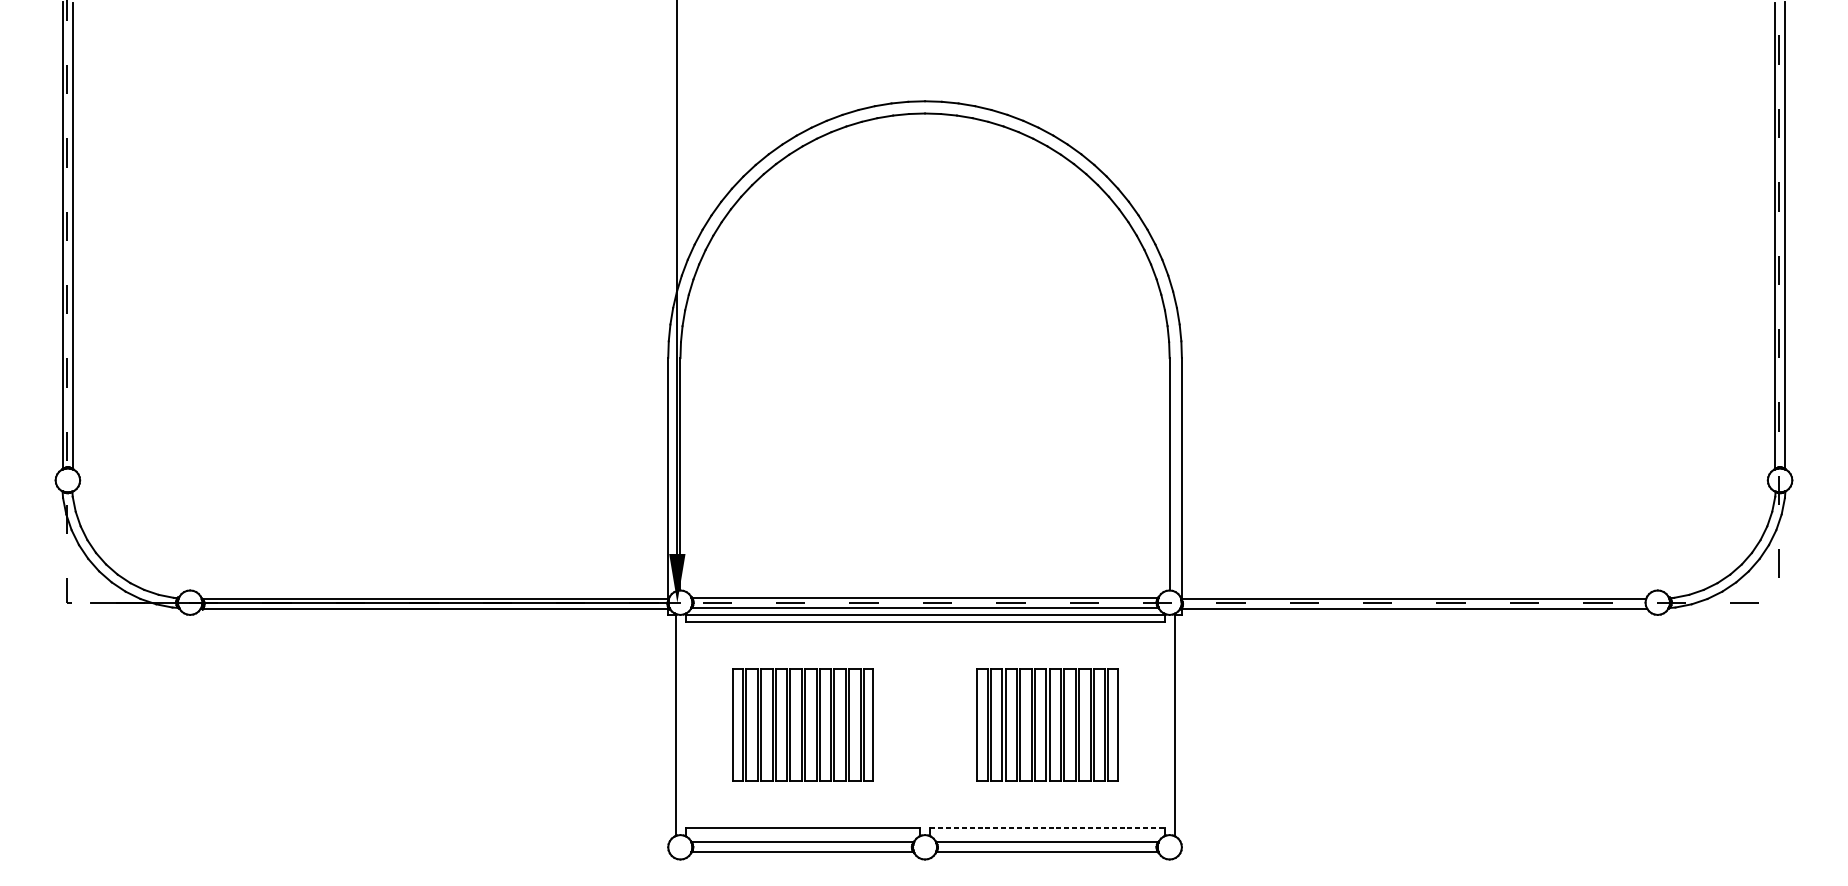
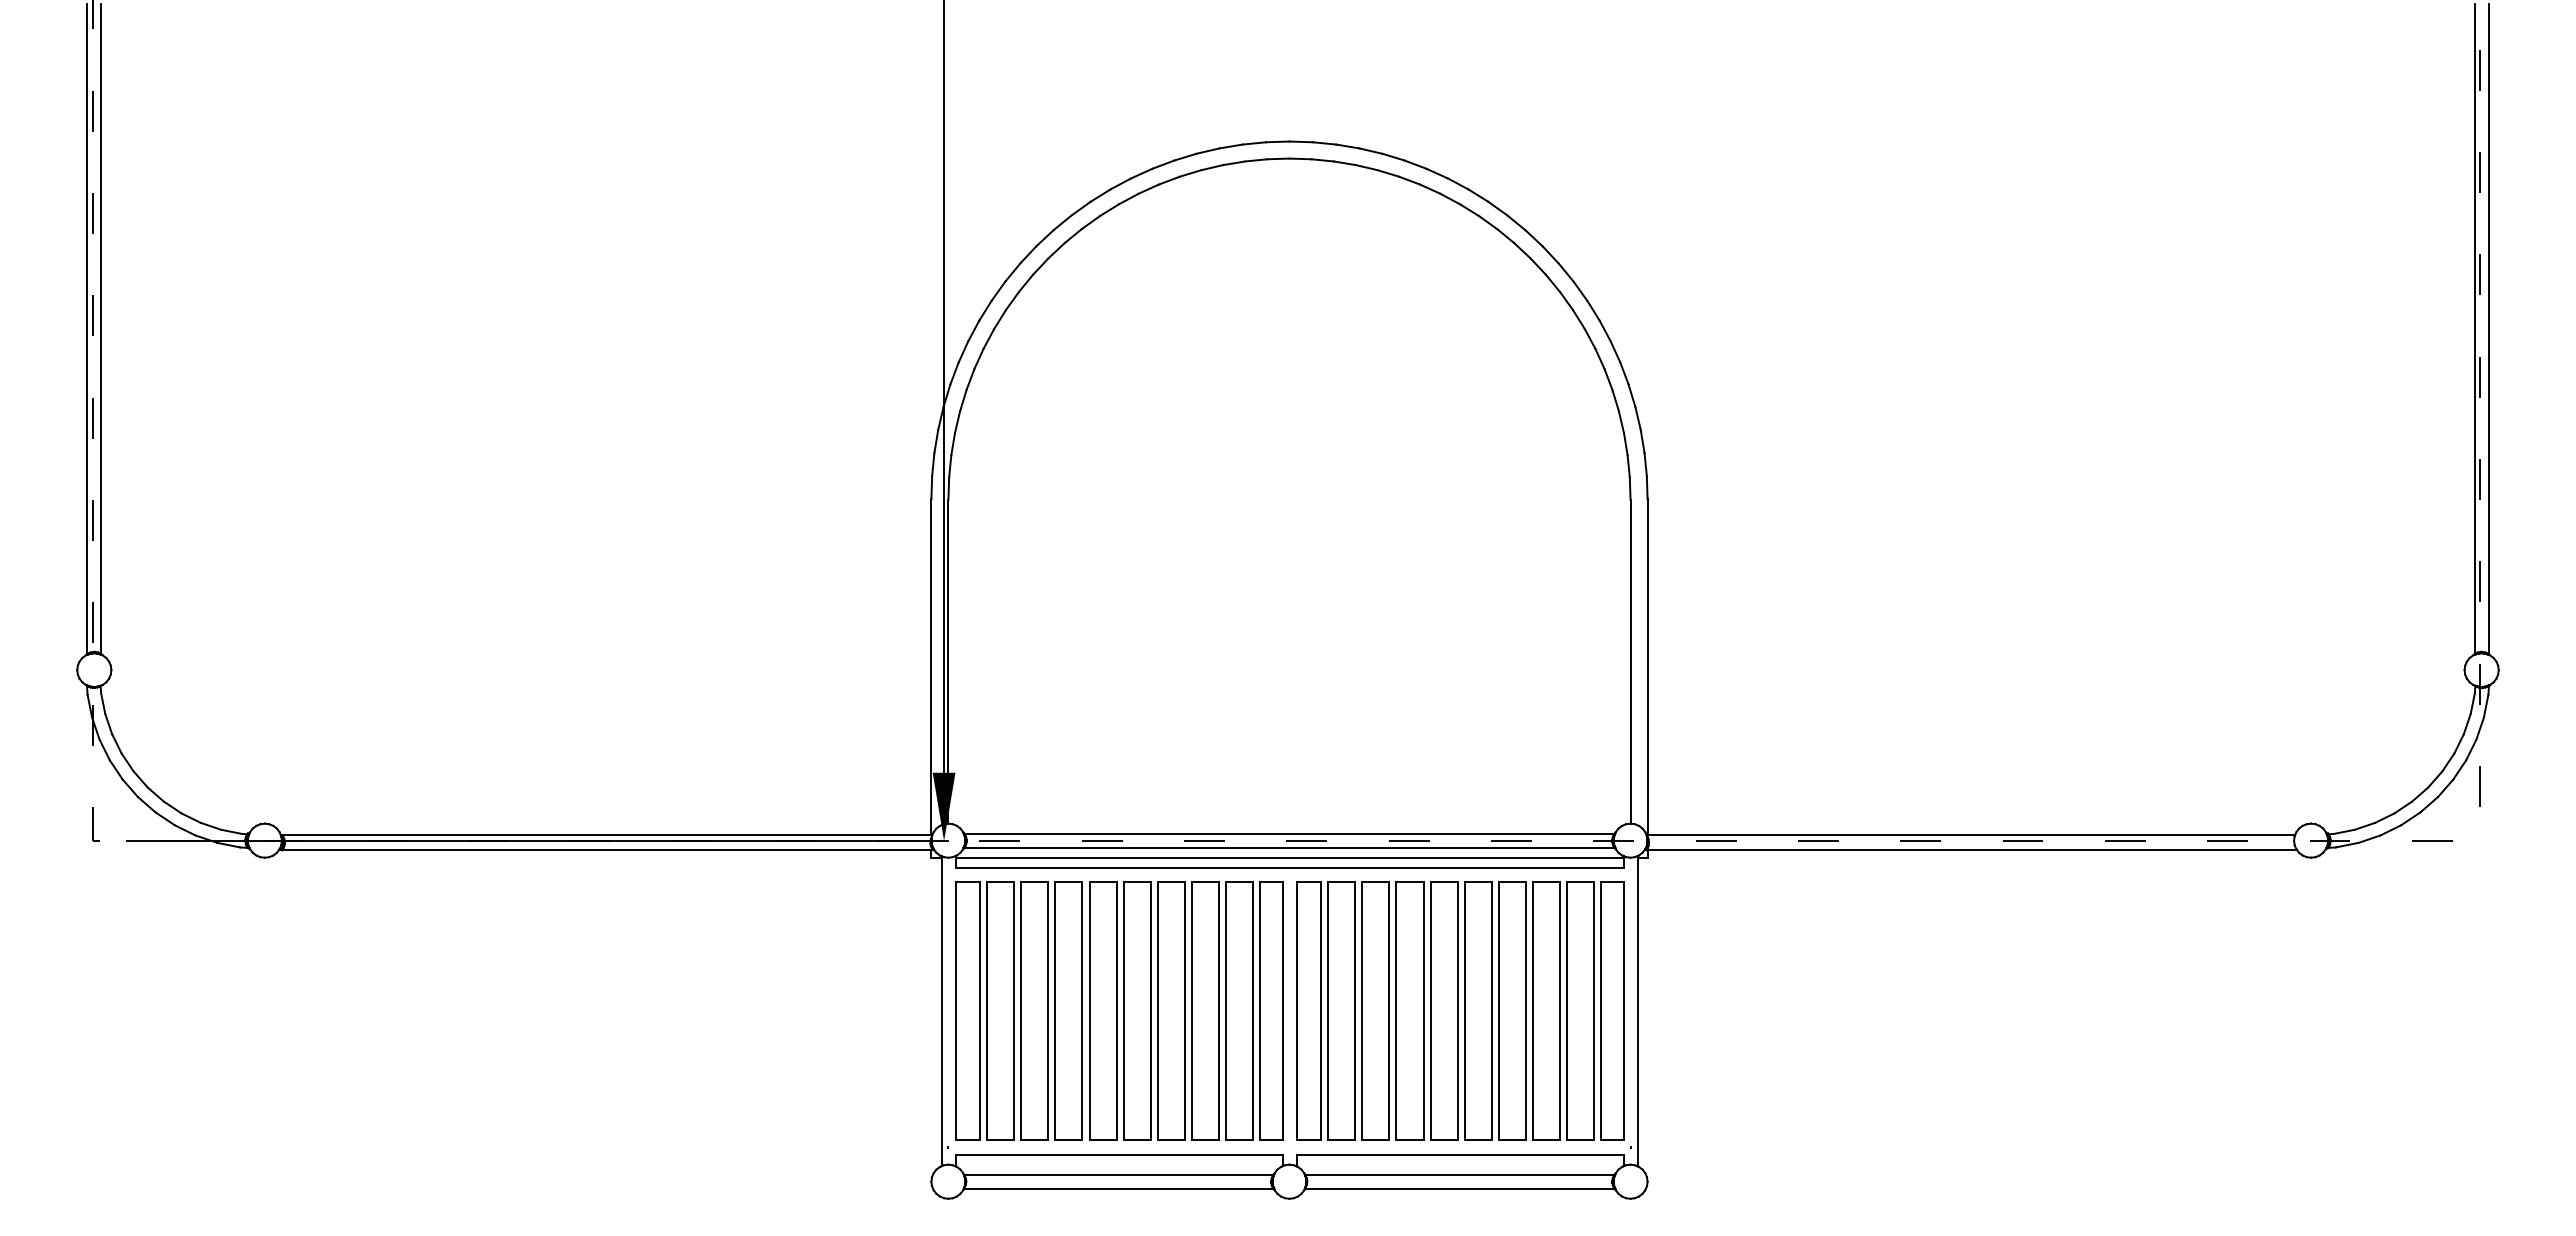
part: (803, 724) -> (1119, 1010), size x1.67
part: (1047, 724) -> (1460, 1010), size x1.67
line: (1047, 827) -> (1460, 1154), dashed -> solid

